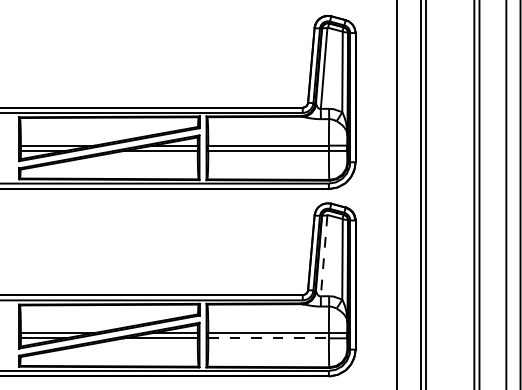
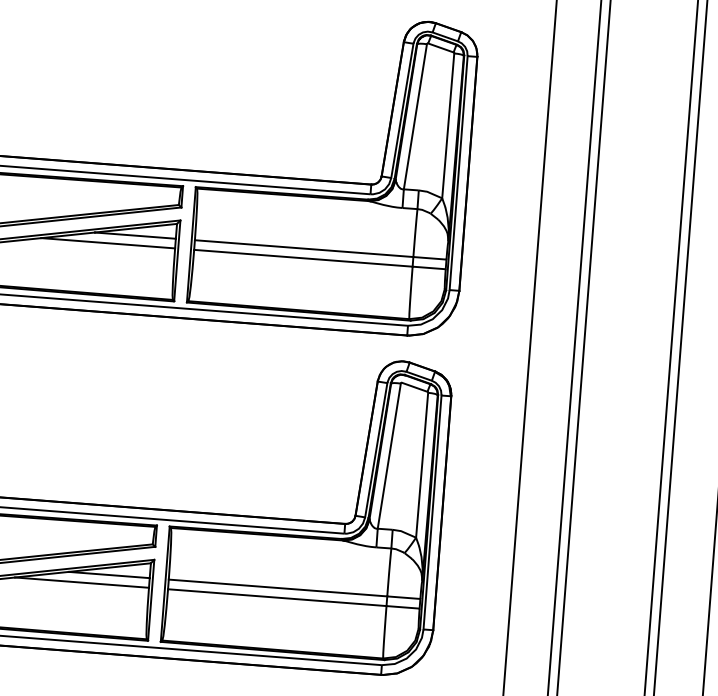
line: (324, 256) -> (389, 457), dashed -> solid
line: (269, 338) -> (278, 598), dashed -> solid

